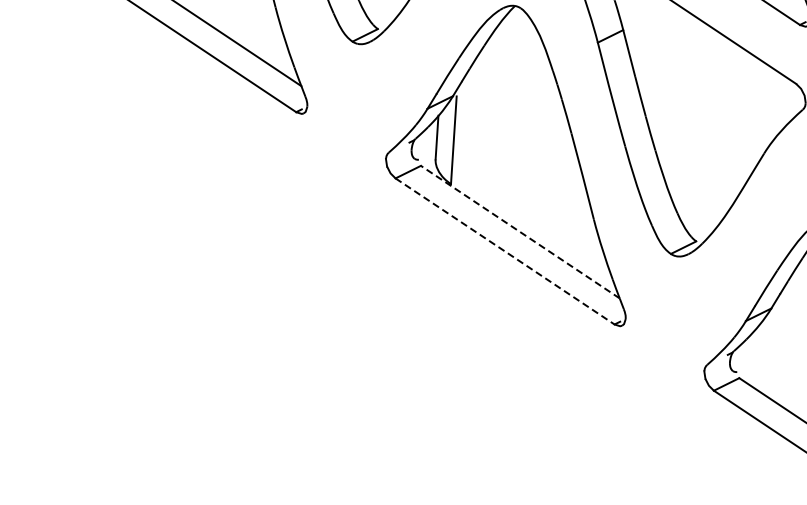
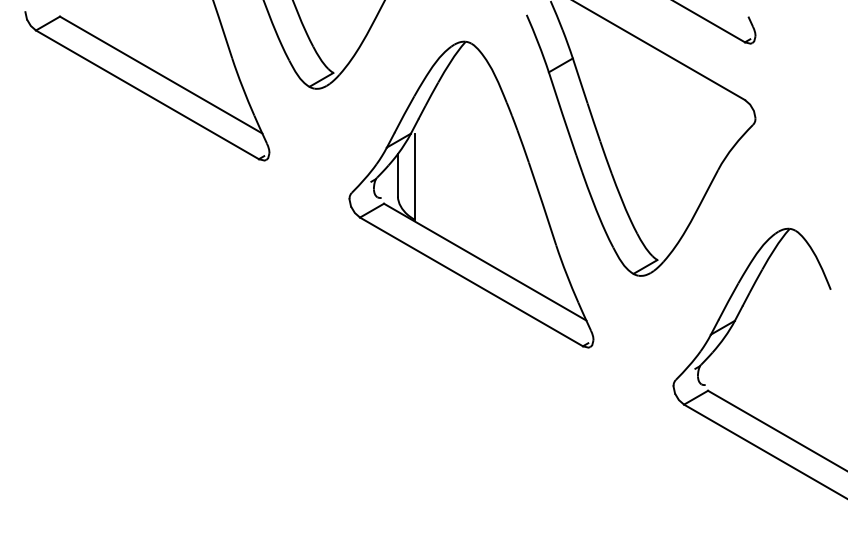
line: (520, 232) -> (485, 262), dashed -> solid
line: (505, 251) -> (471, 281), dashed -> solid

